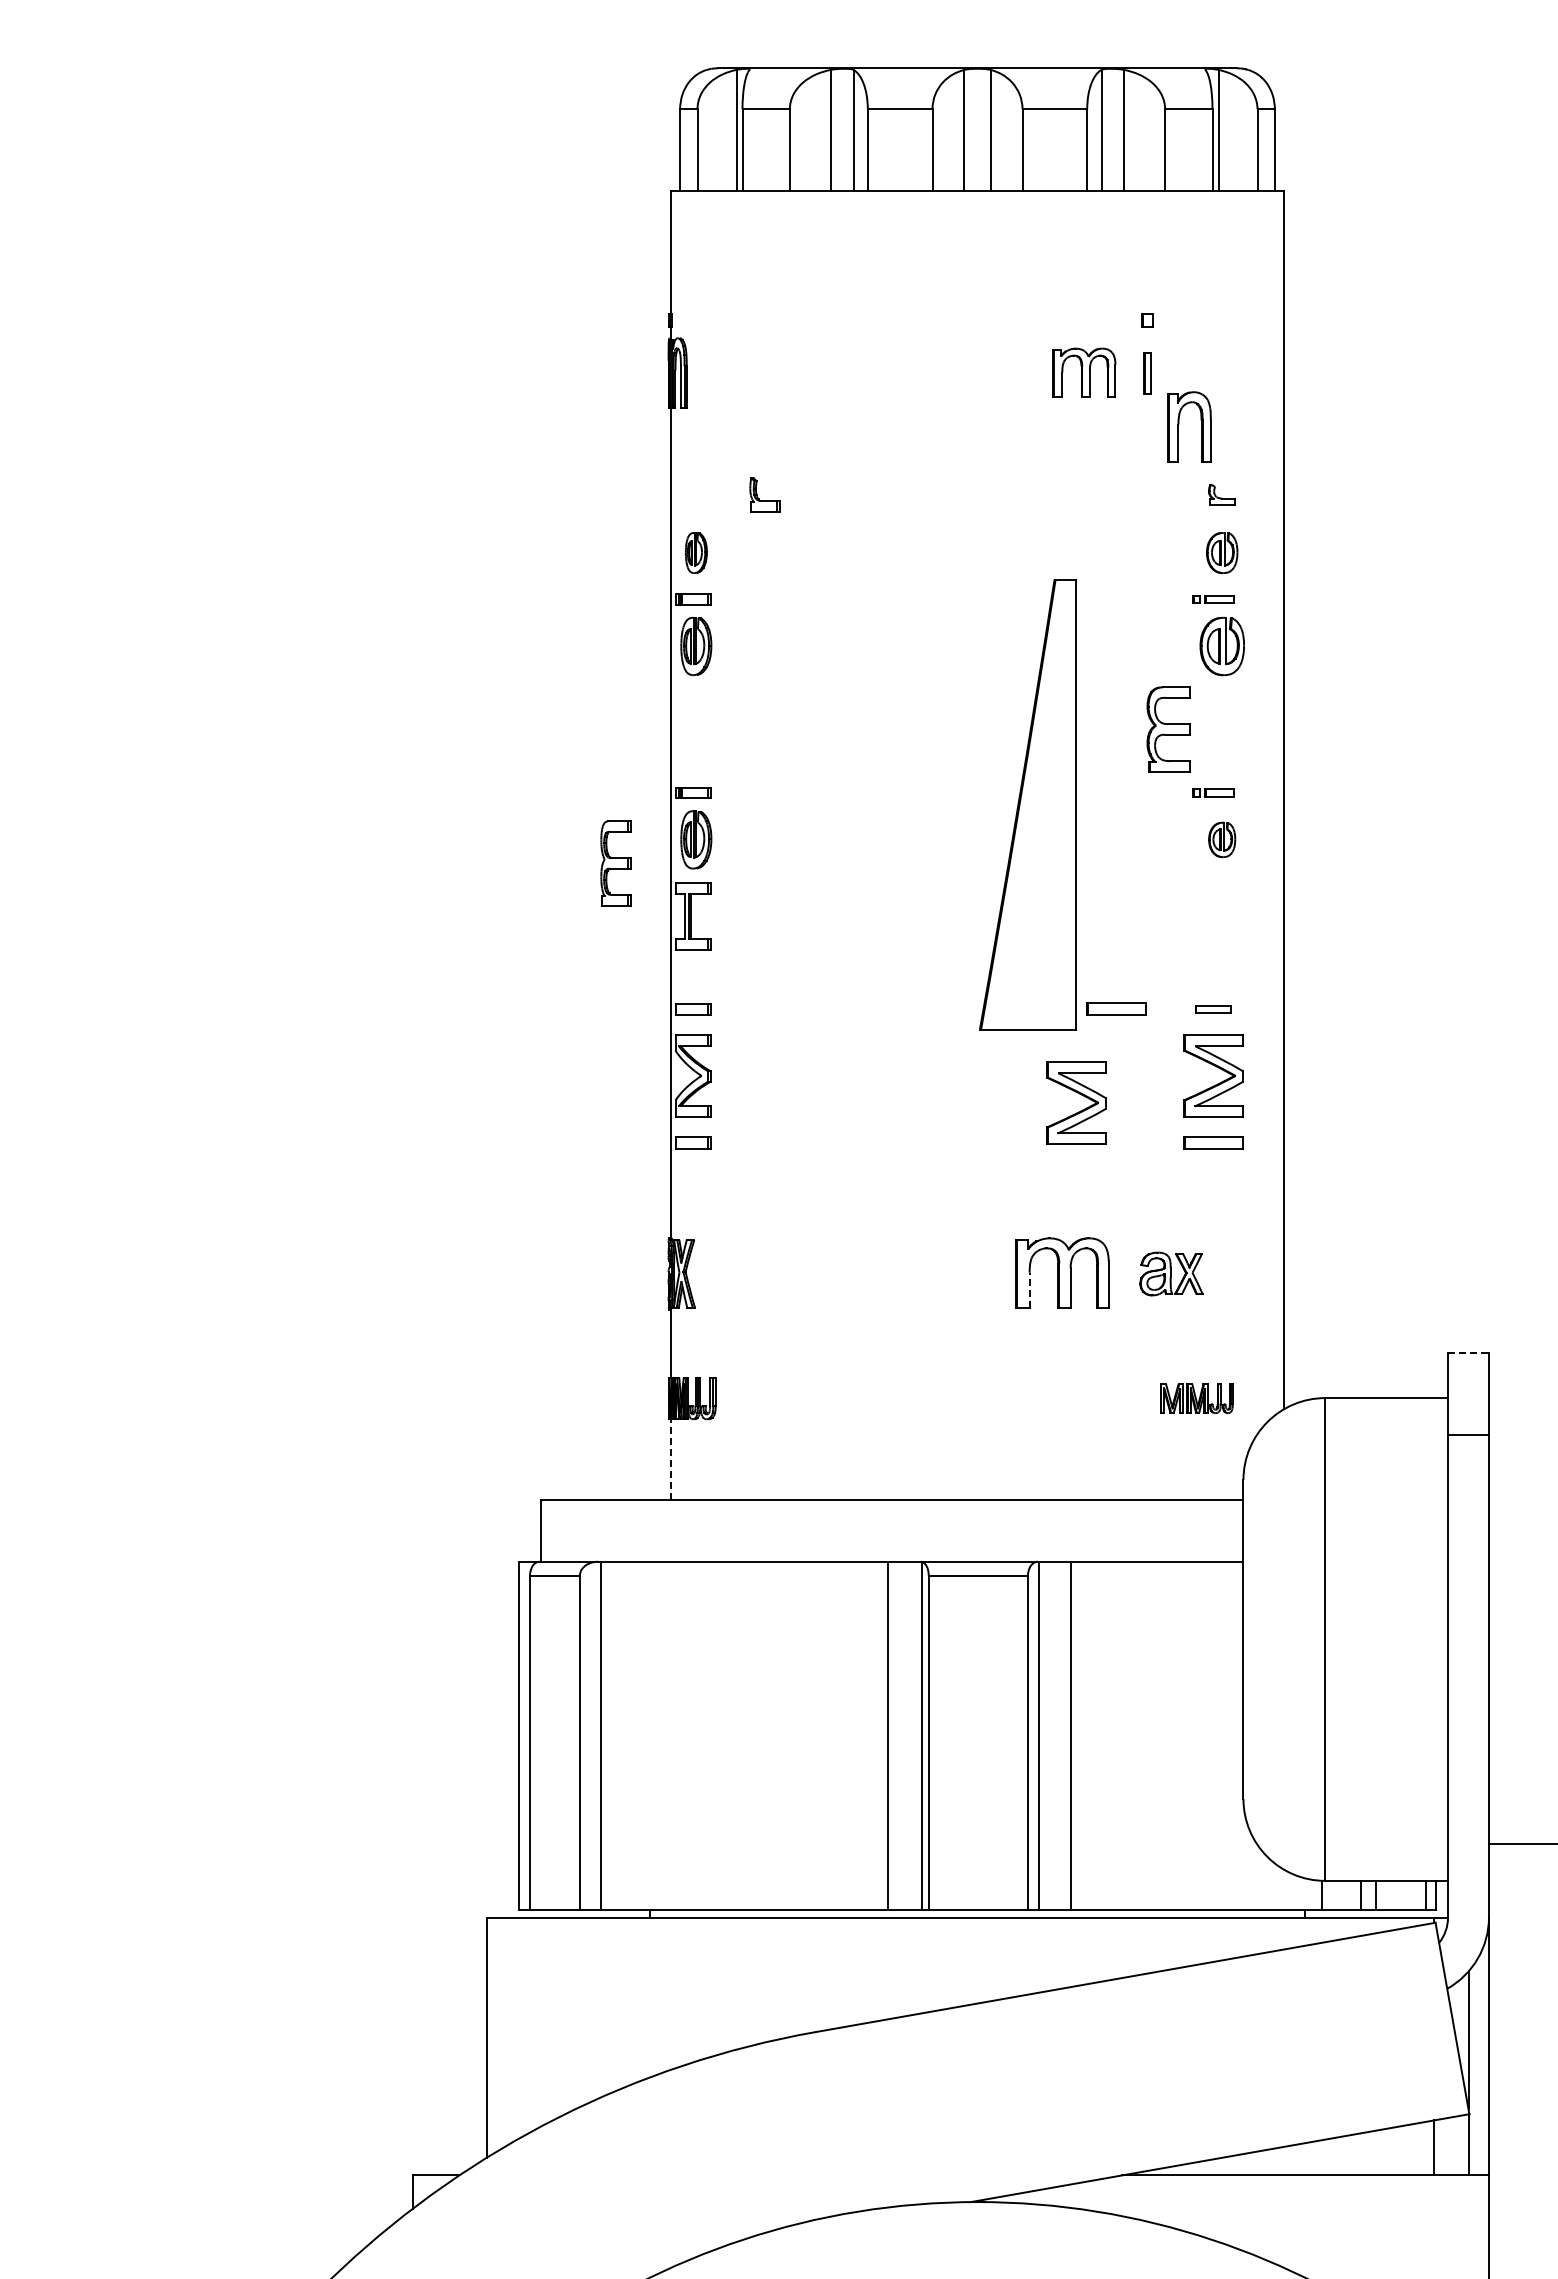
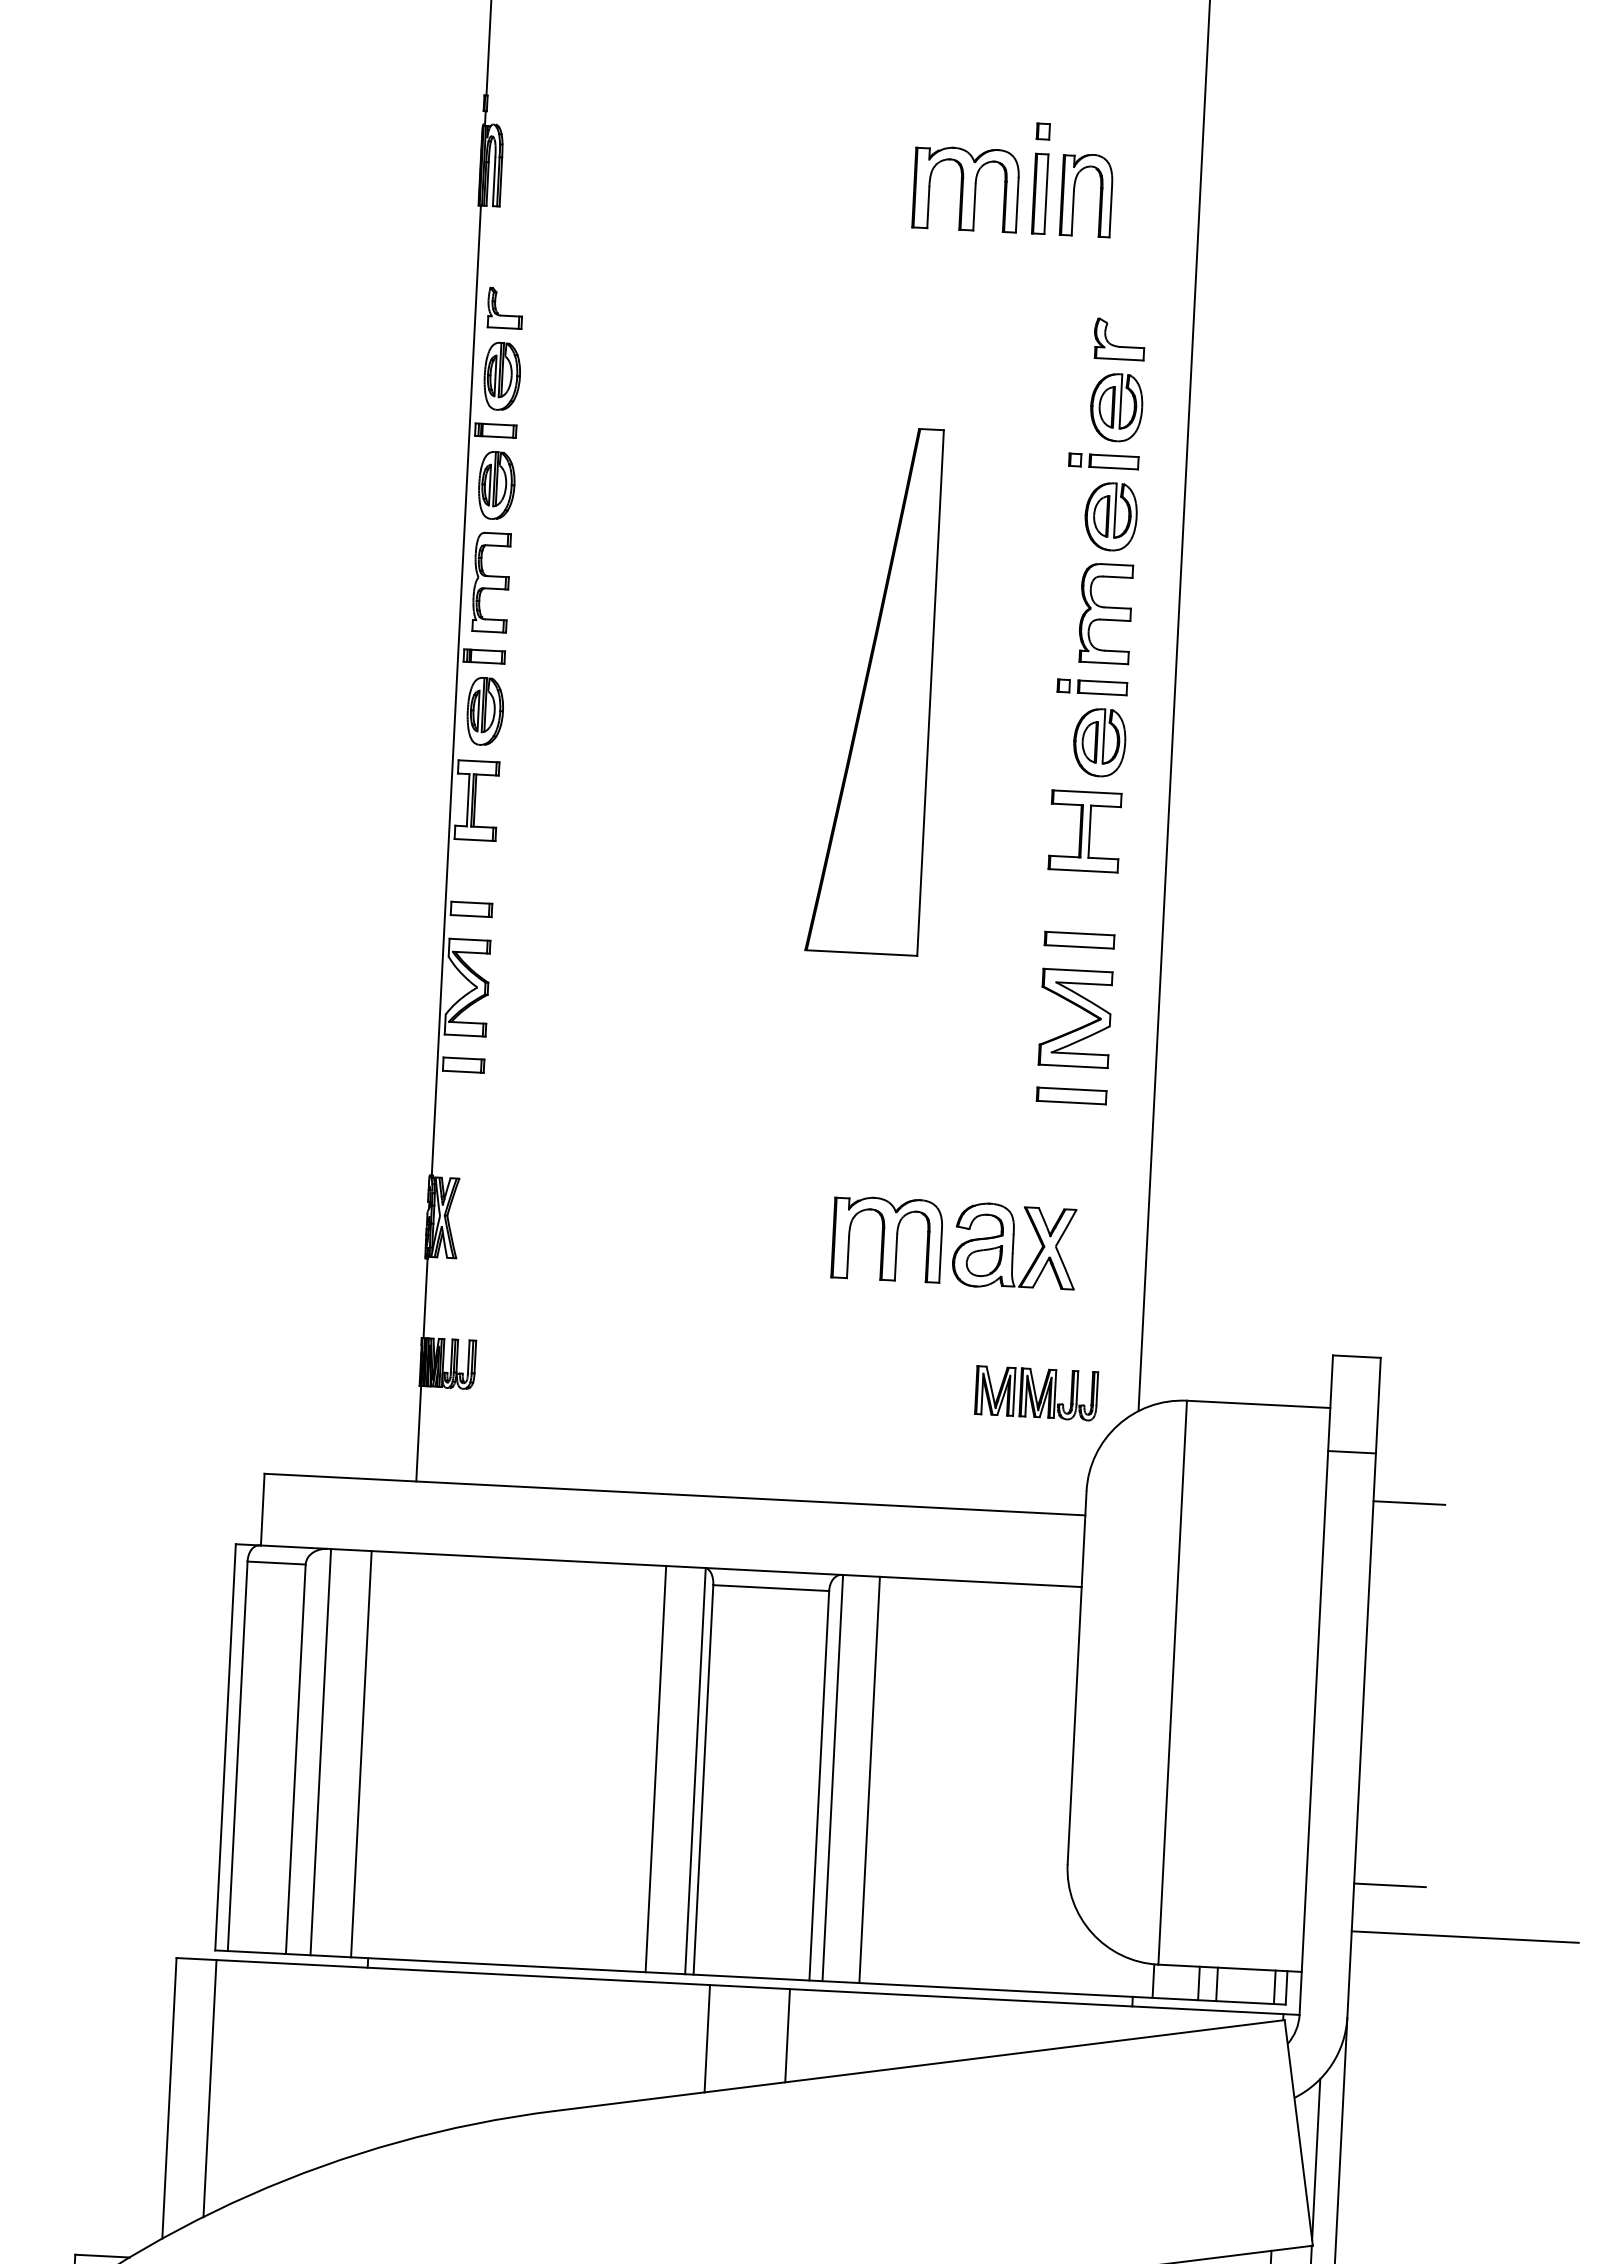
part: (1084, 372) -> (966, 188), size x1.43
part: (1147, 373) -> (1039, 193), size x1.67
part: (1179, 424) -> (1075, 191), moved
part: (764, 494) -> (504, 308), moved
part: (1221, 494) -> (1119, 339), size x1.67
part: (696, 552) -> (502, 375), size x1.43
part: (1221, 552) -> (1115, 406), size x1.43
part: (1213, 599) -> (1103, 461), size x1.43
part: (1168, 729) -> (1105, 613), moved
part: (1213, 792) -> (1092, 686), size x1.43
part: (1221, 839) -> (1098, 742), size x1.67
part: (615, 863) -> (490, 582), moved
part: (1213, 916) -> (1084, 831), added
part: (1116, 1008) -> (966, 933), removed
part: (1213, 1009) -> (1079, 940), size x1.67
part: (1079, 1094) -> (917, 1031), removed
part: (1171, 1273) -> (1014, 1246), size x1.67
line: (1029, 1290) -> (847, 1257), dashed -> solid
line: (1469, 1353) -> (1358, 1357), dashed -> solid
part: (1196, 1398) -> (1036, 1393), size x1.43
line: (670, 1459) -> (418, 1433), dashed -> solid
line: (1519, 1475) -> (1409, 1502), added
line: (635, 1735) -> (361, 1754), added
line: (1519, 1803) -> (1389, 1885), added
line: (1011, 1957) -> (787, 2035), added
line: (943, 1963) -> (707, 2038), added
line: (520, 2027) -> (209, 2088), added

